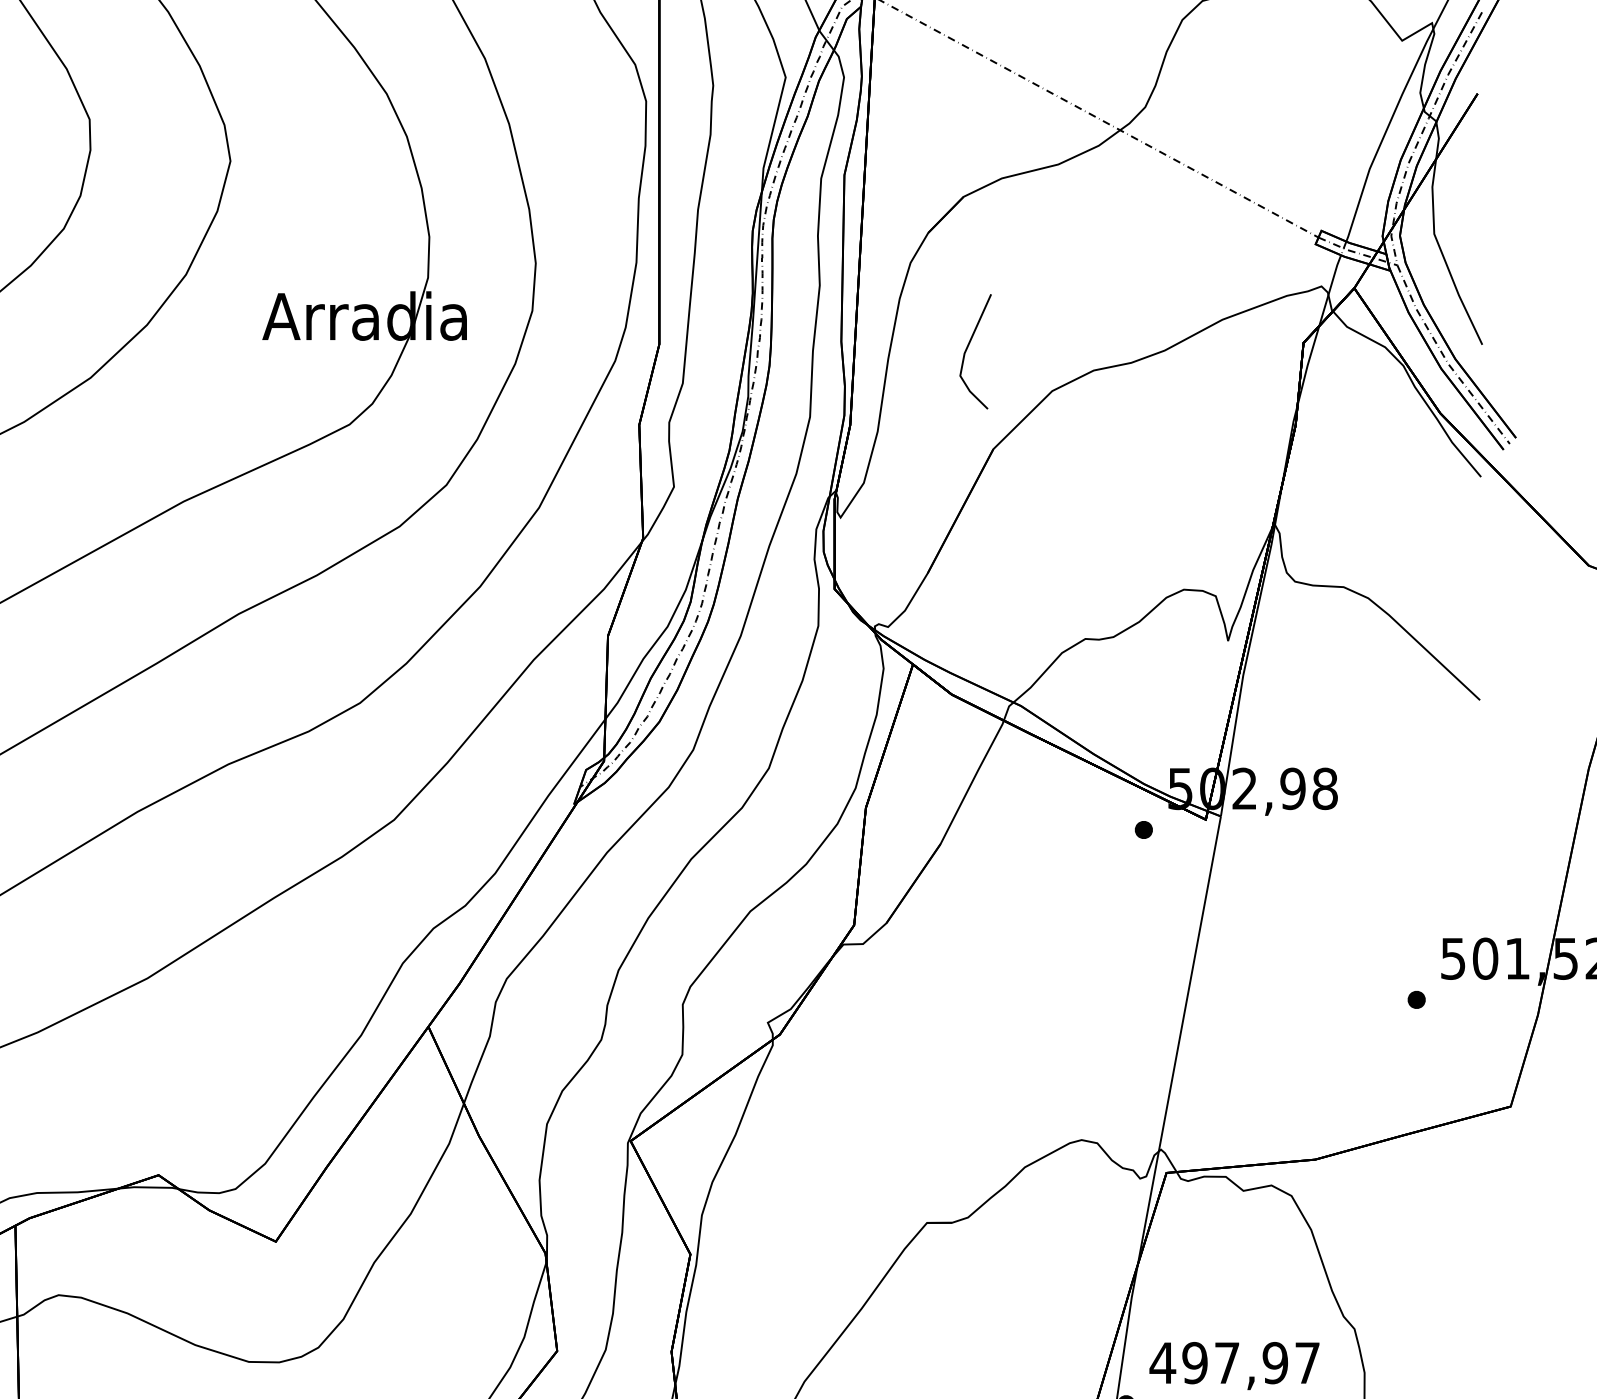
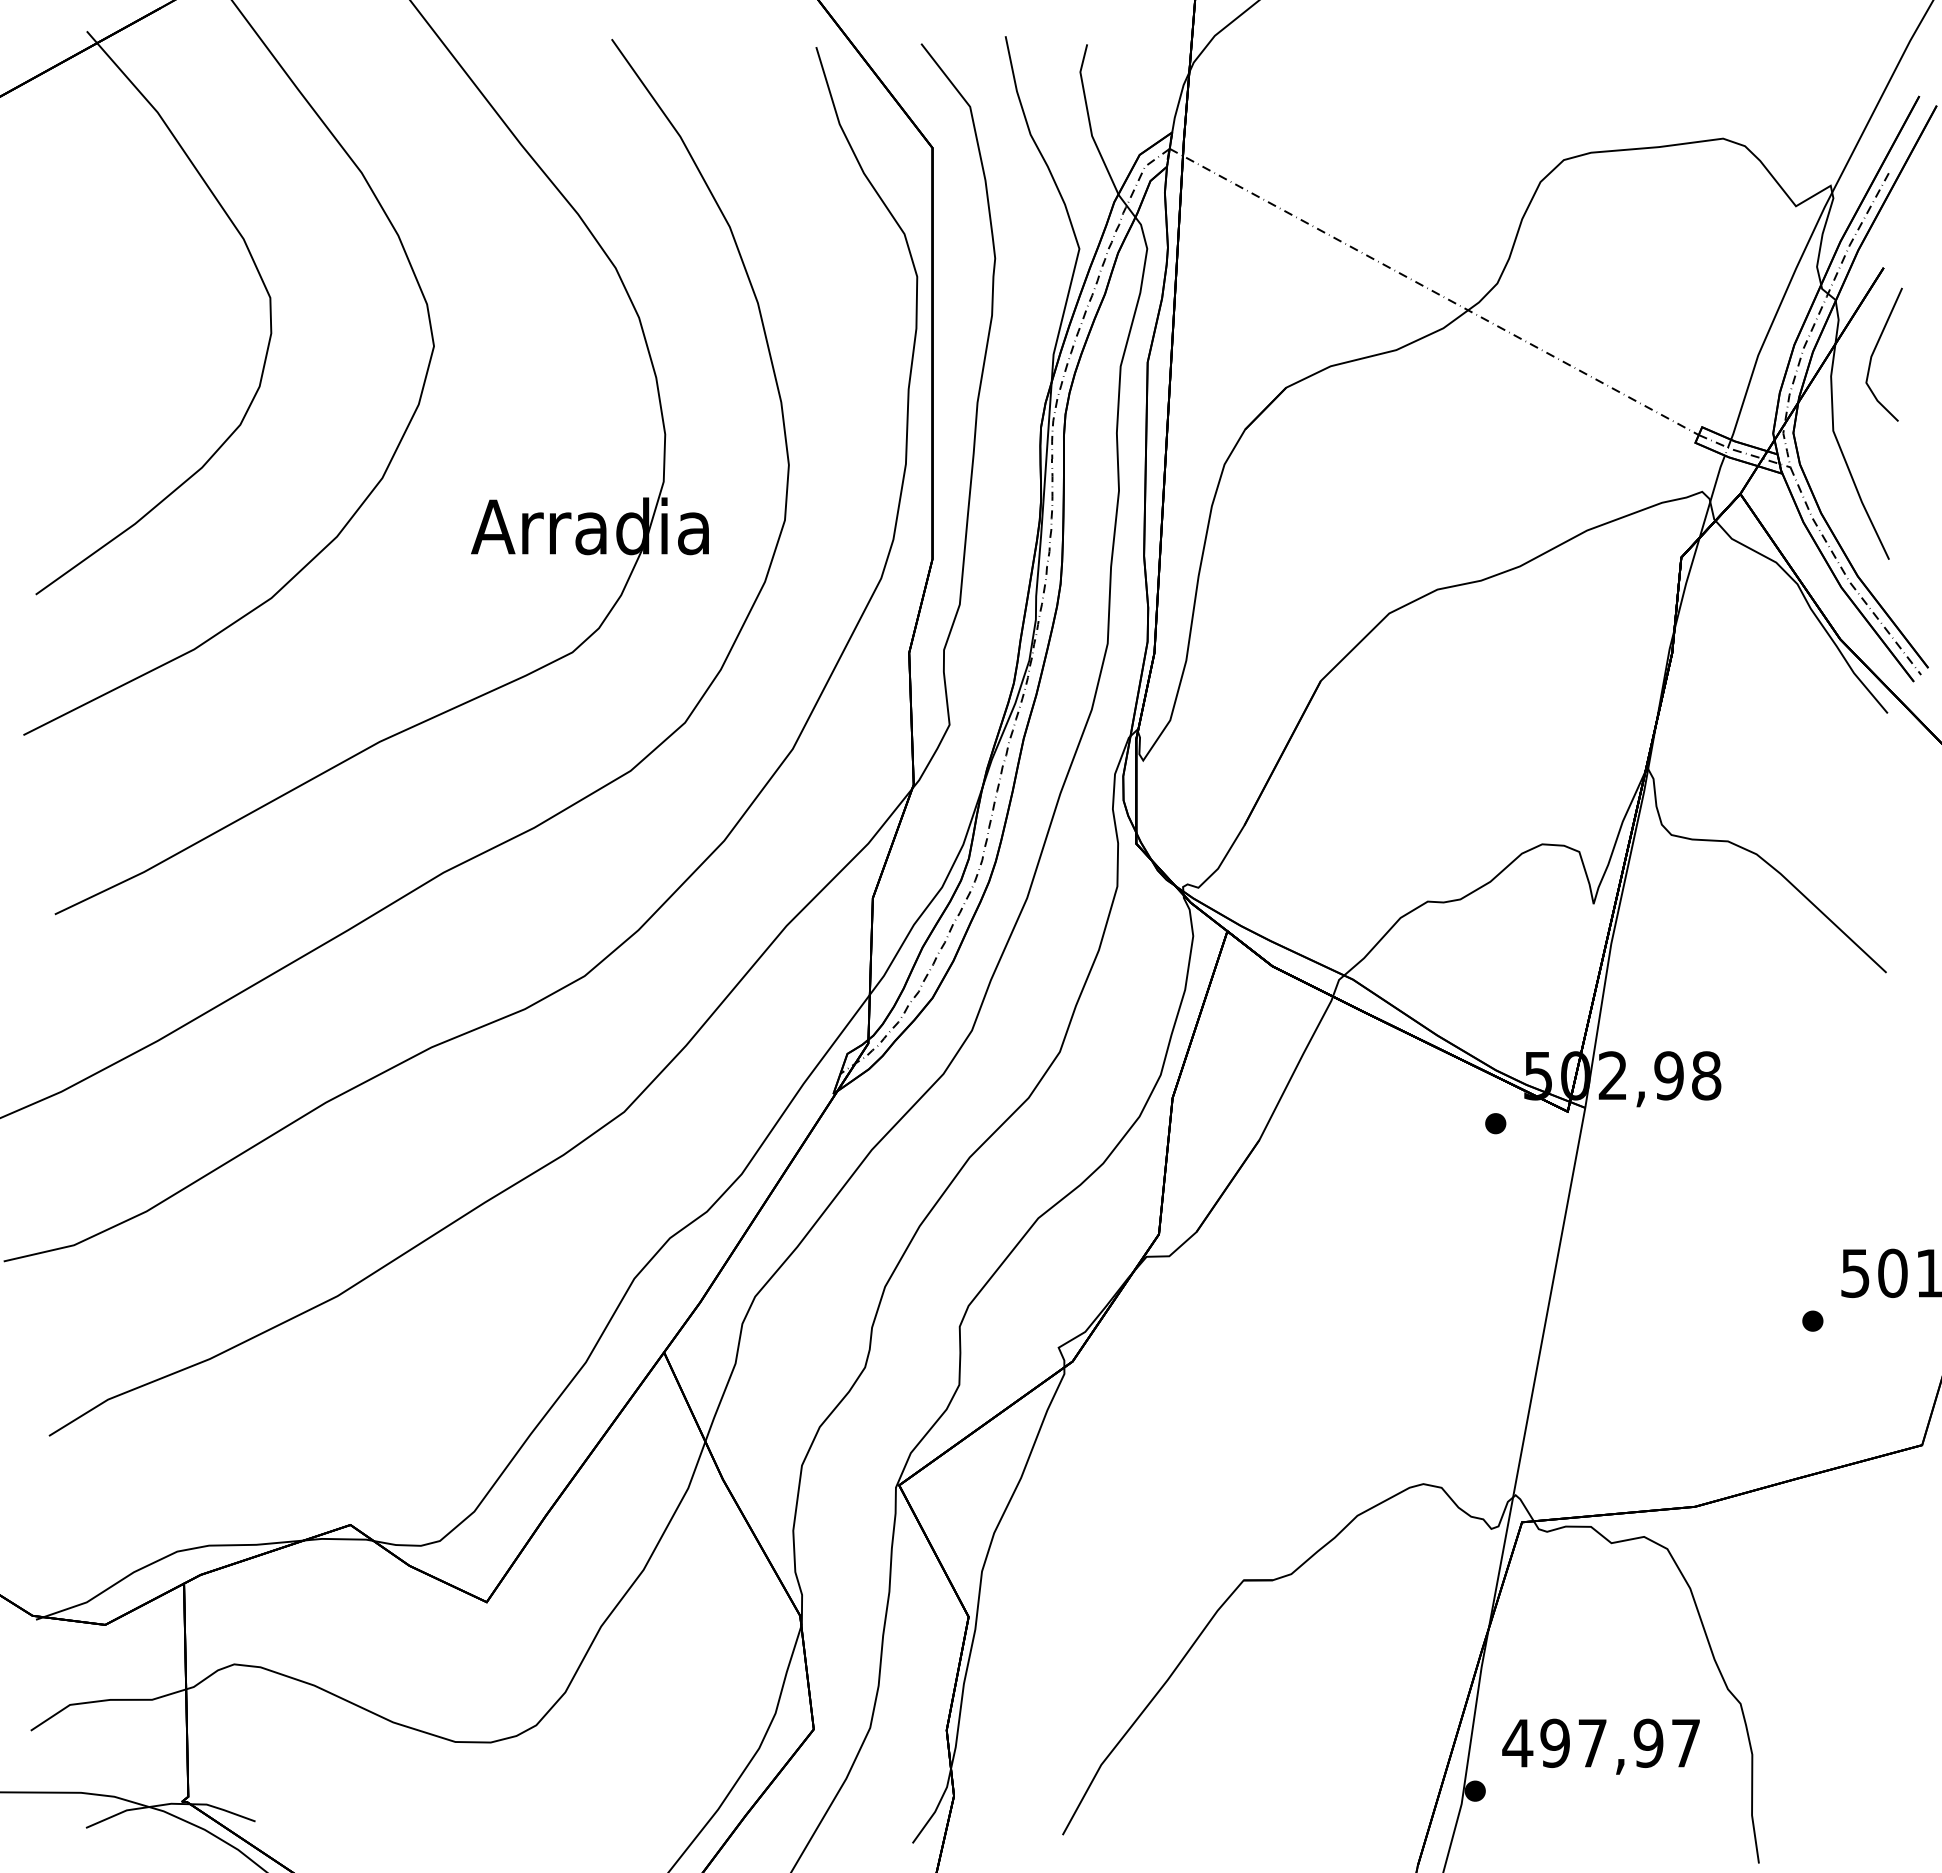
line: (968, 348) -> (1875, 350), moved

